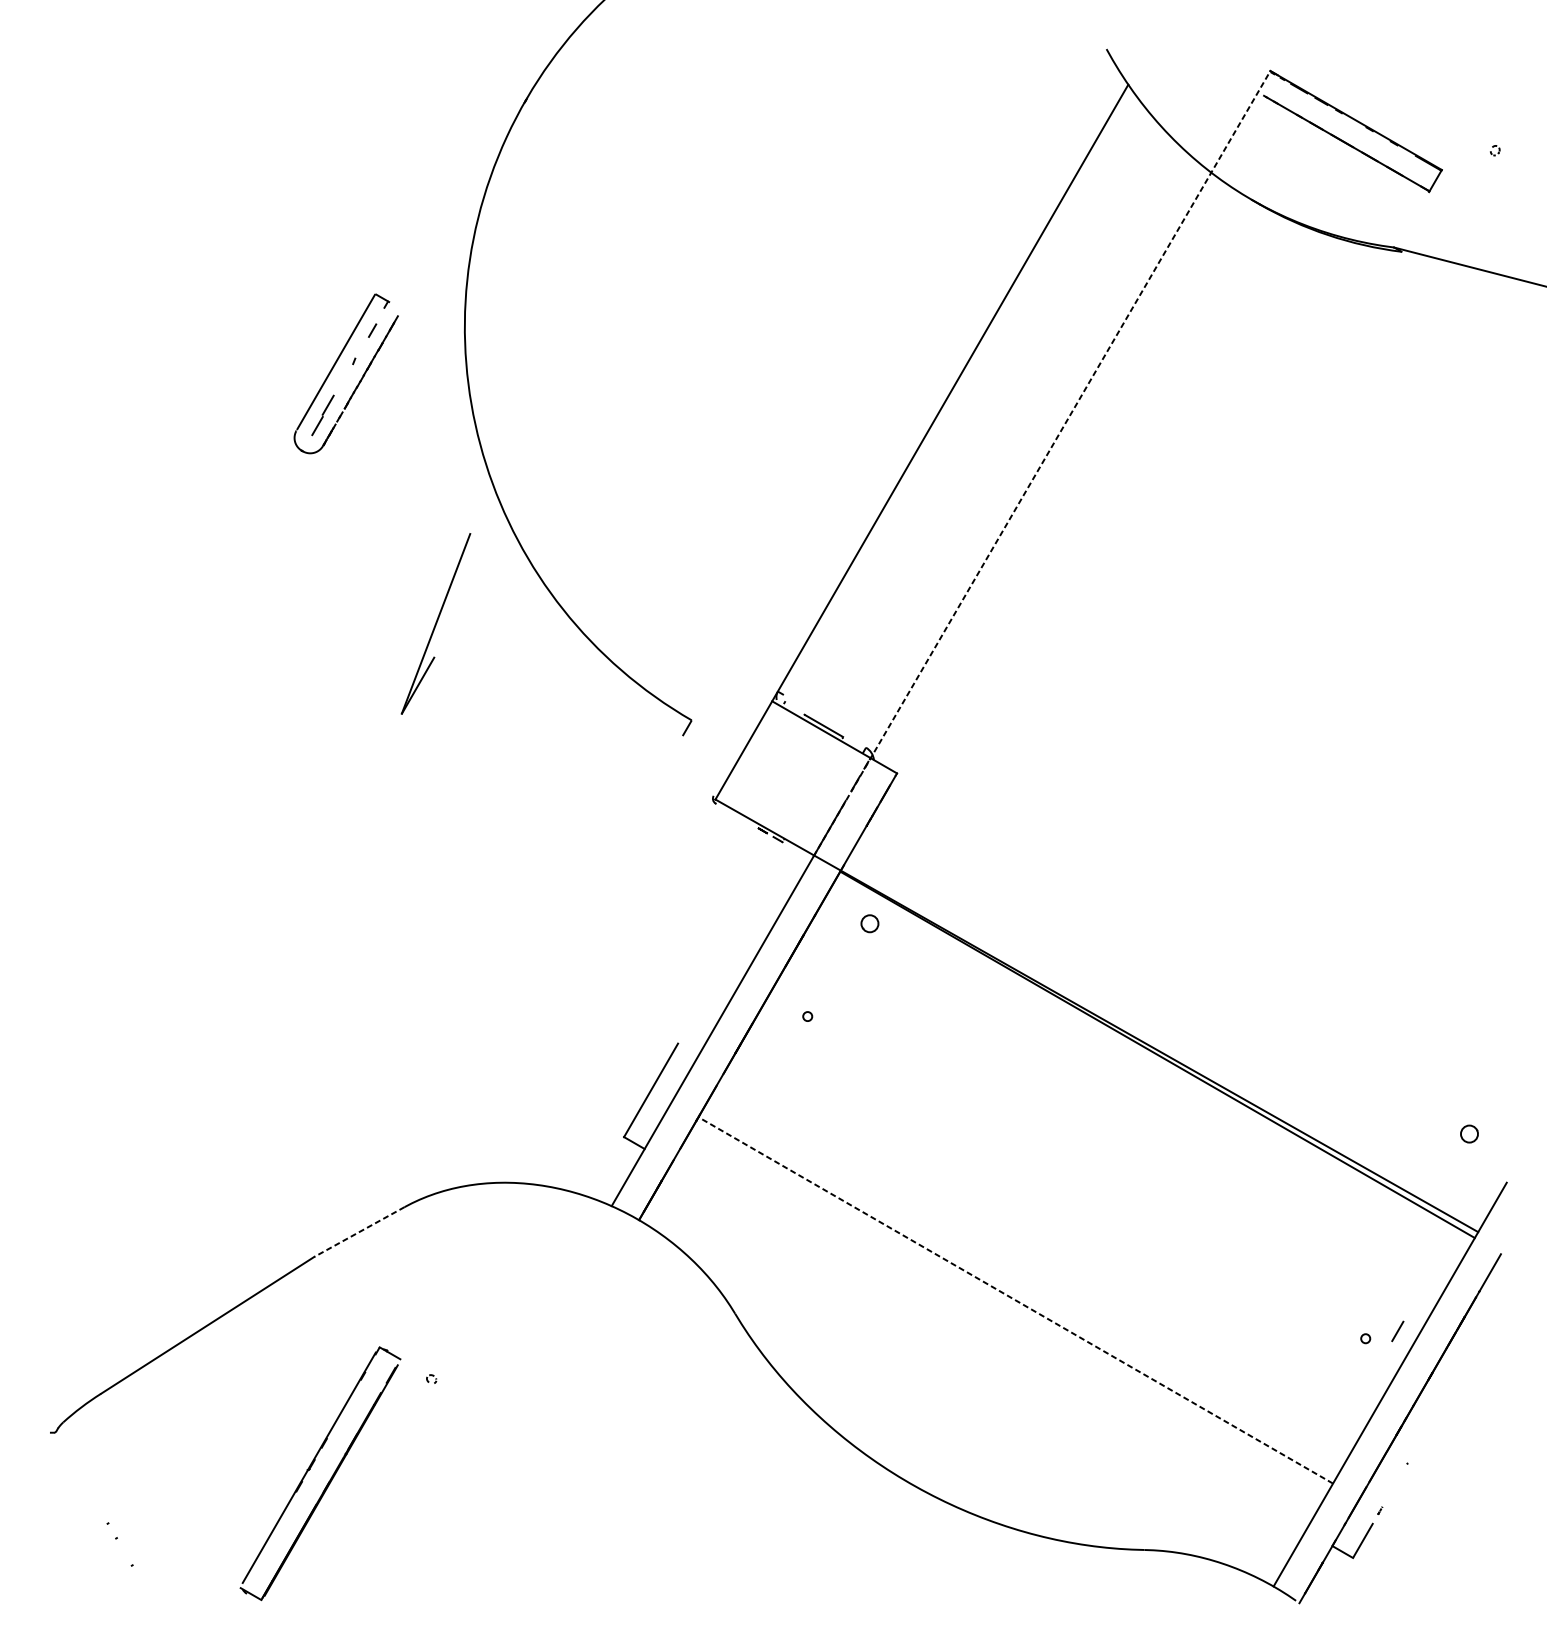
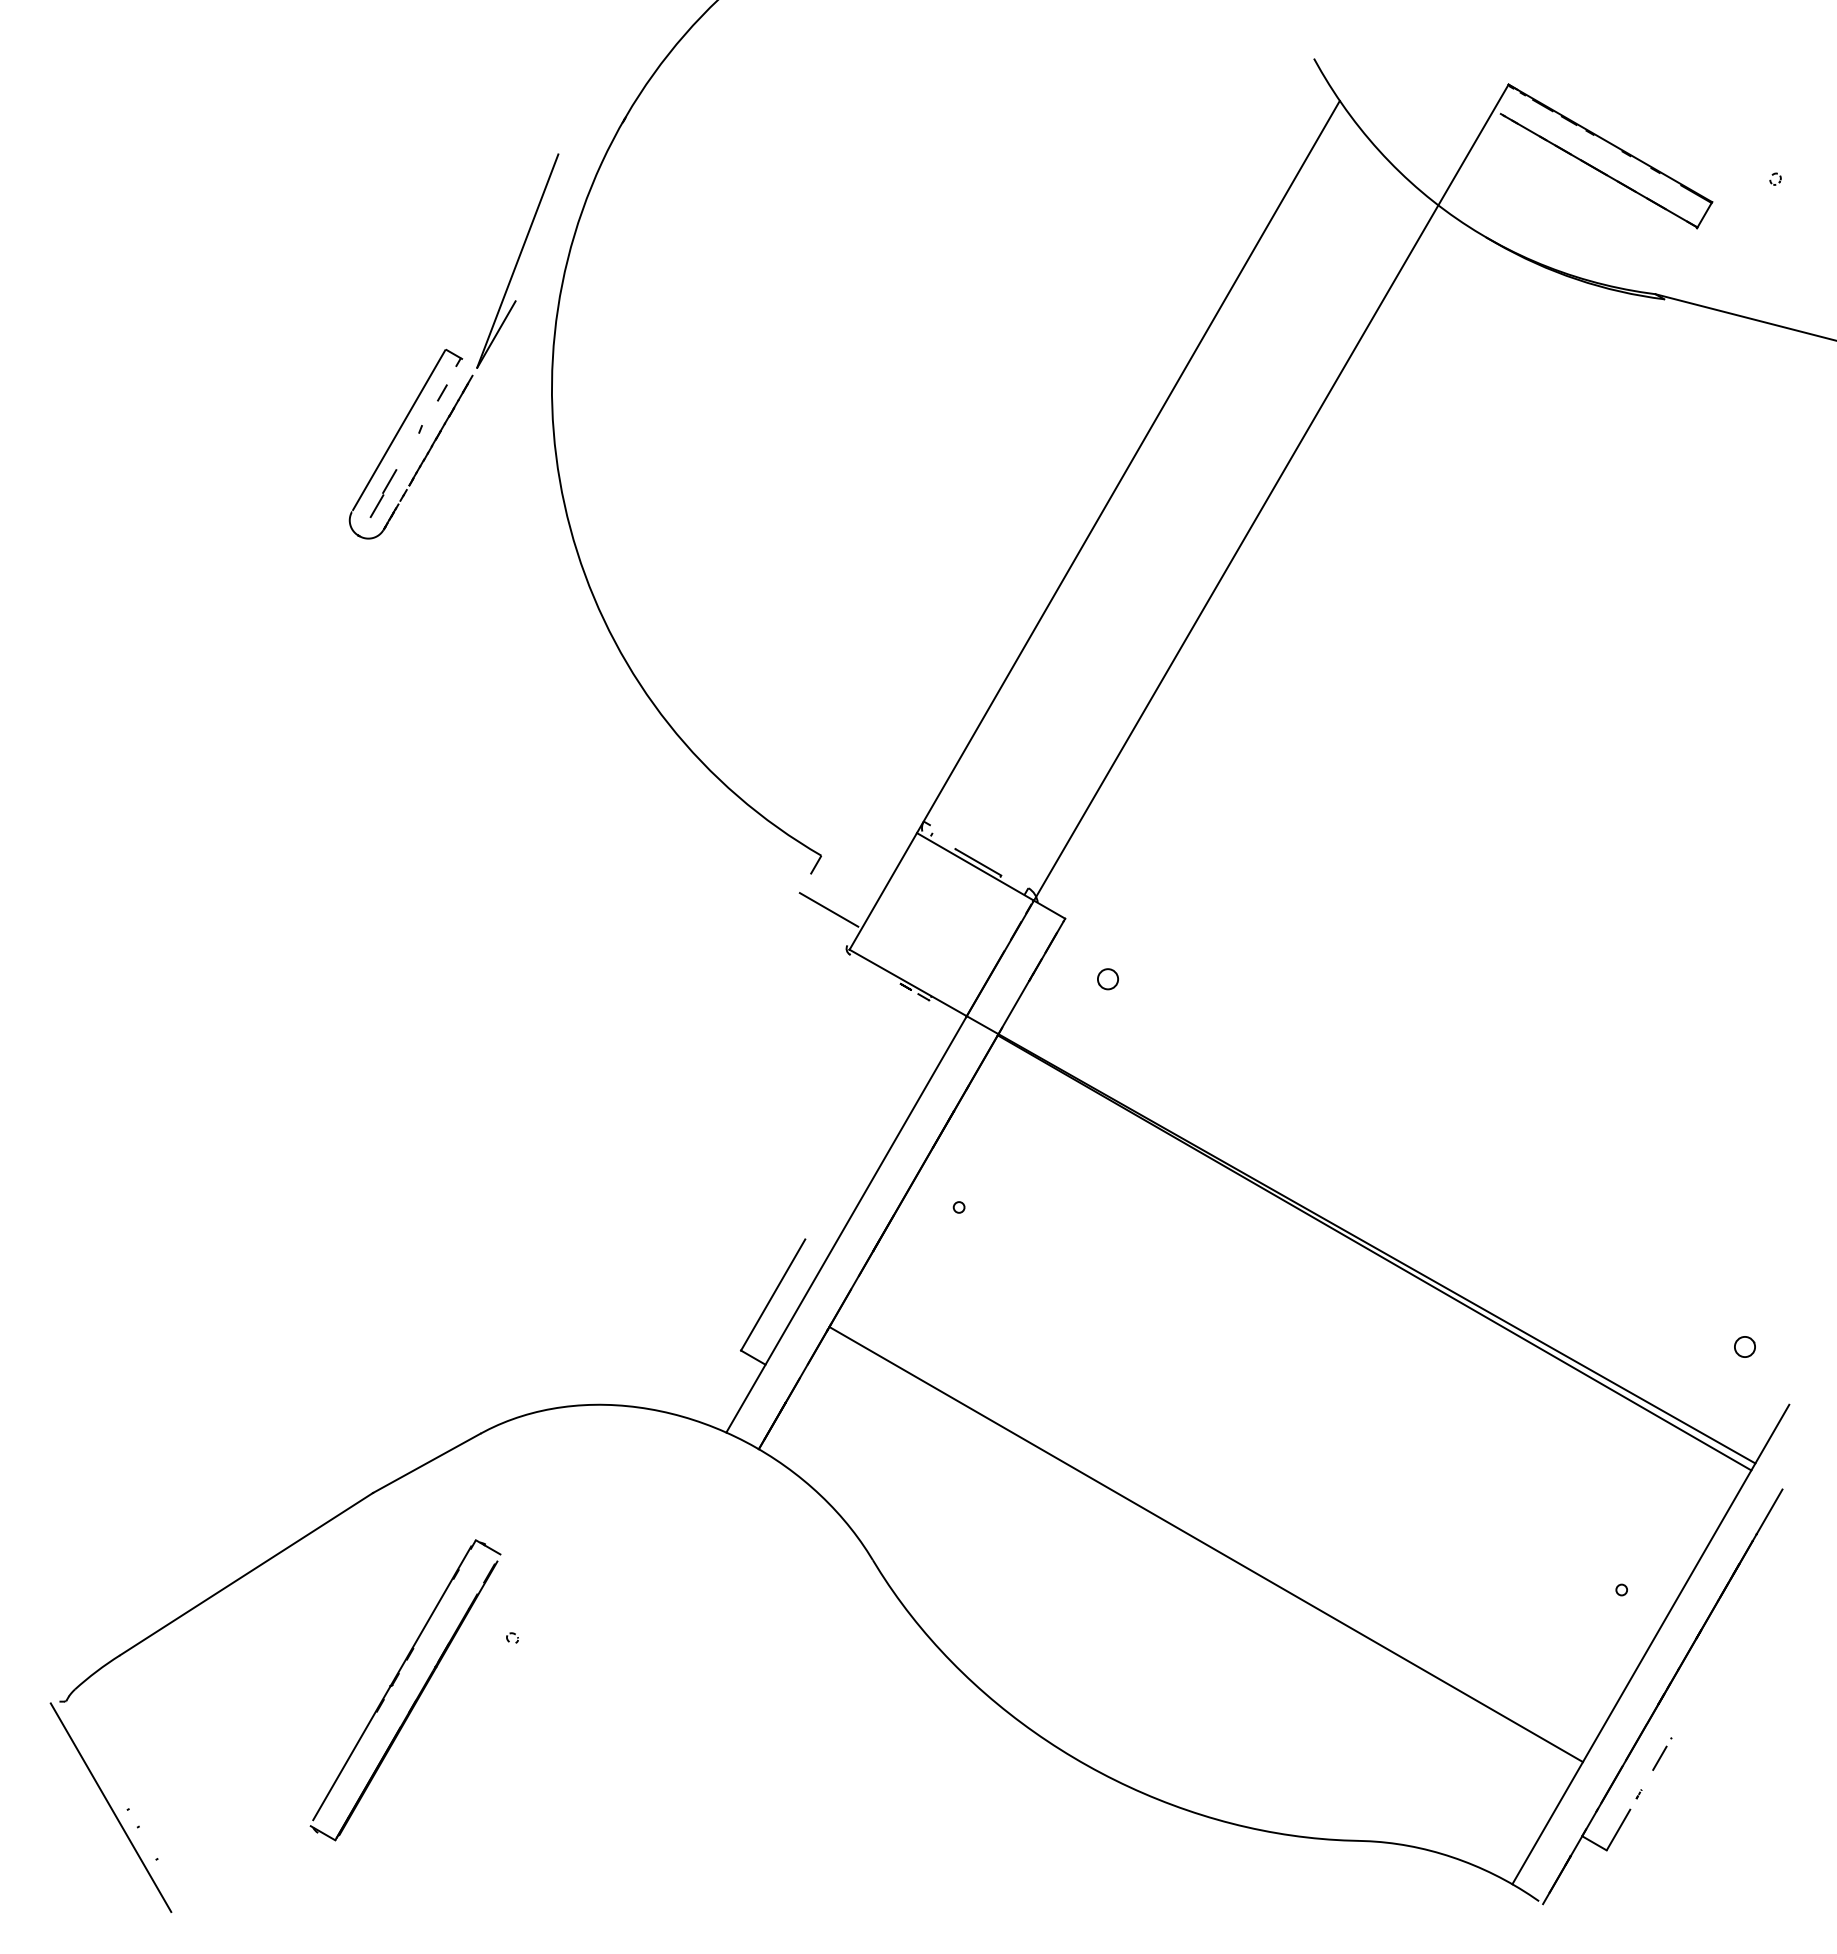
line: (1042, 463) -> (1237, 550), dashed -> solid
part: (435, 623) -> (517, 260), moved
line: (697, 765) -> (828, 909), added
circle: (869, 923) -> (1107, 979), moved
line: (359, 1232) -> (426, 1463), dashed -> solid
line: (1015, 1300) -> (1205, 1544), dashed -> solid
line: (1397, 1330) -> (1659, 1757), moved
part: (310, 1469) -> (393, 1685), moved
line: (93, 1521) -> (110, 1807), added

